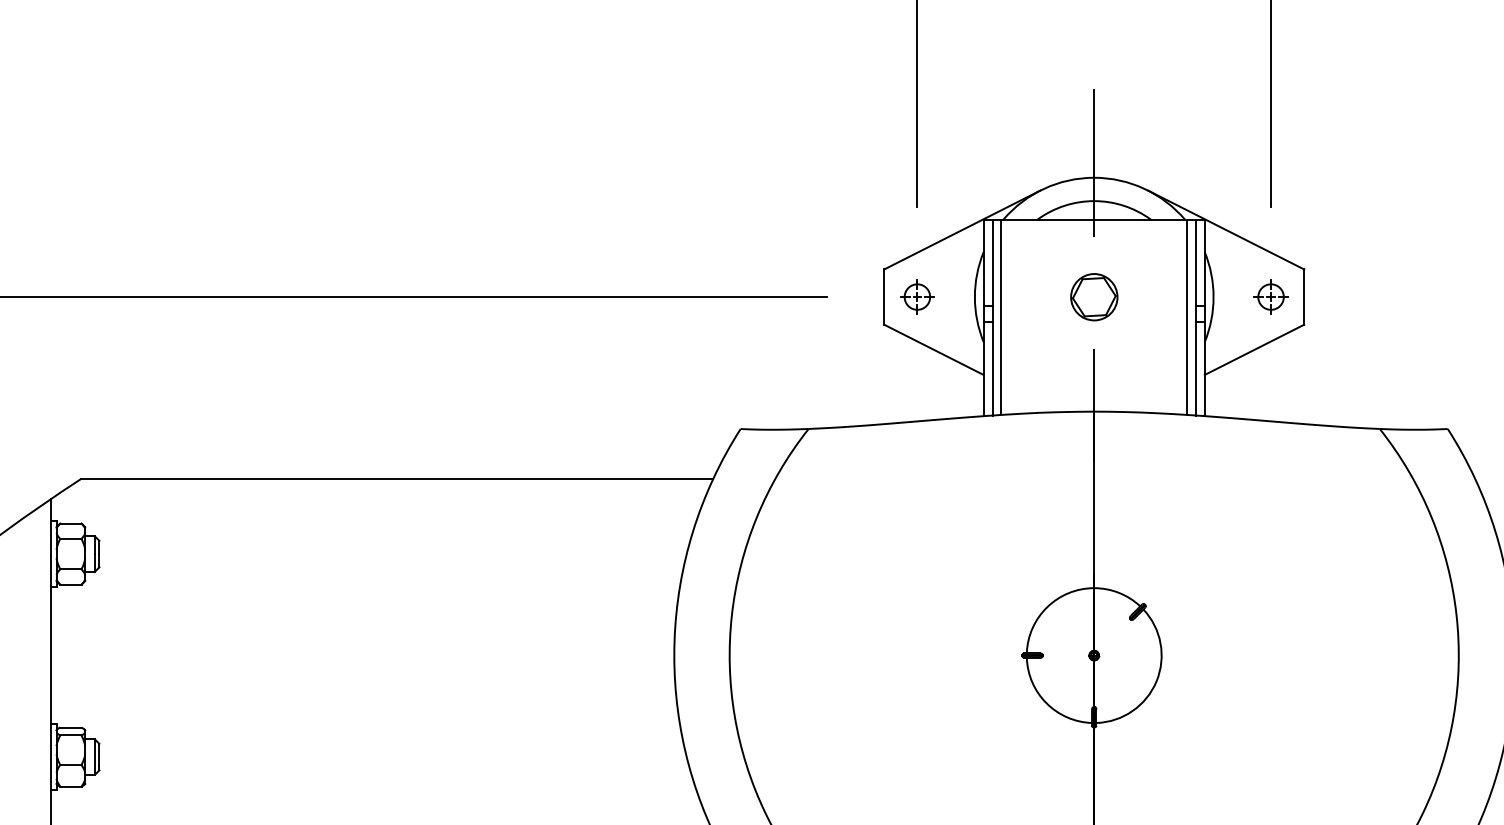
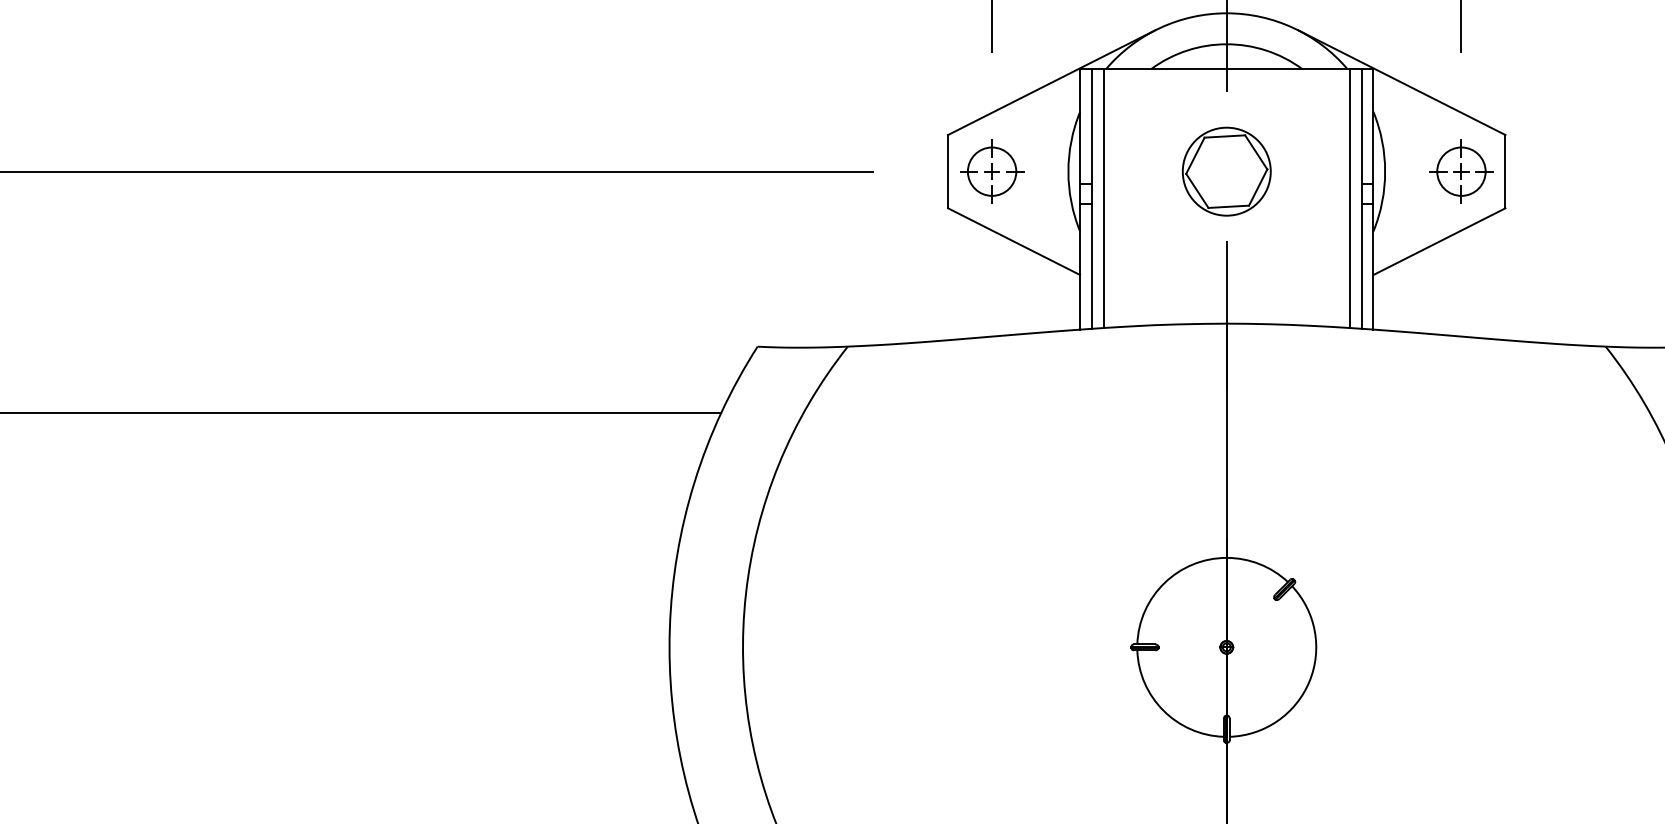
part: (917, 296) -> (992, 170), size x1.43
part: (1270, 296) -> (1460, 170), size x1.43
part: (1094, 297) -> (1227, 172), size x1.43

